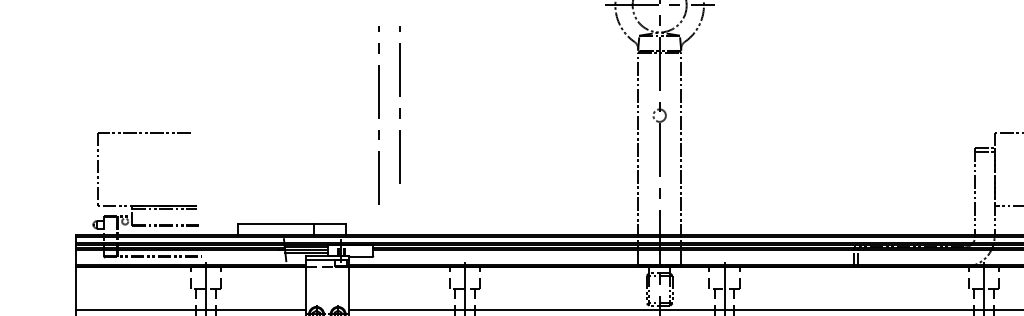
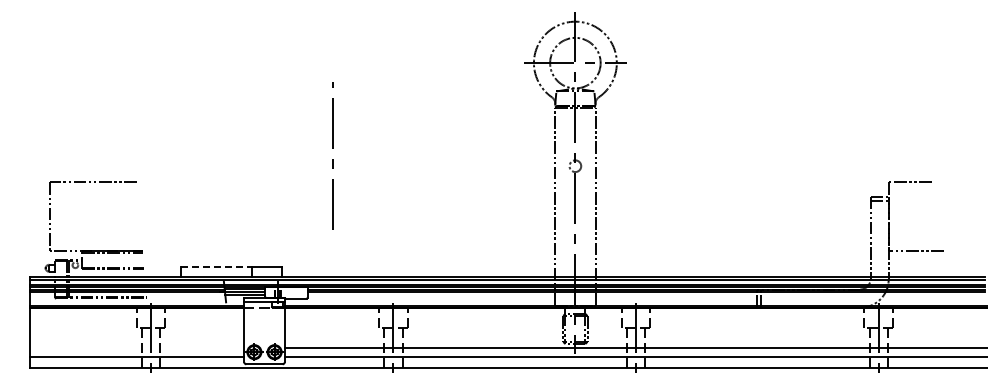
line: (378, 114) -> (312, 165), removed
line: (277, 223) -> (217, 267), solid -> dashed
line: (190, 309) -> (136, 347), removed

